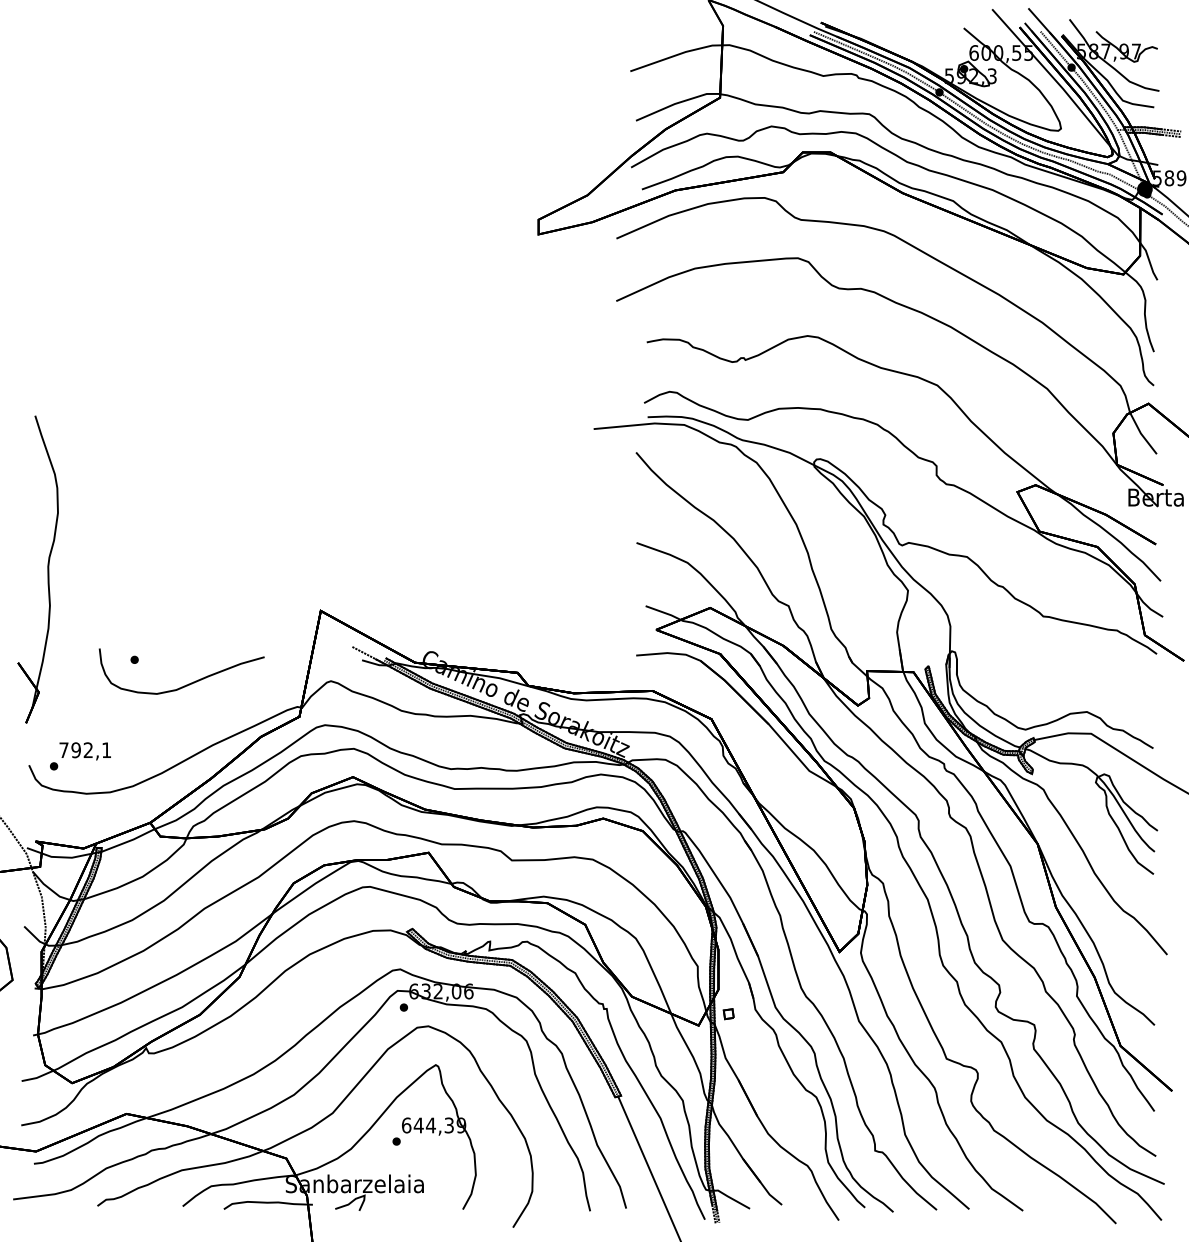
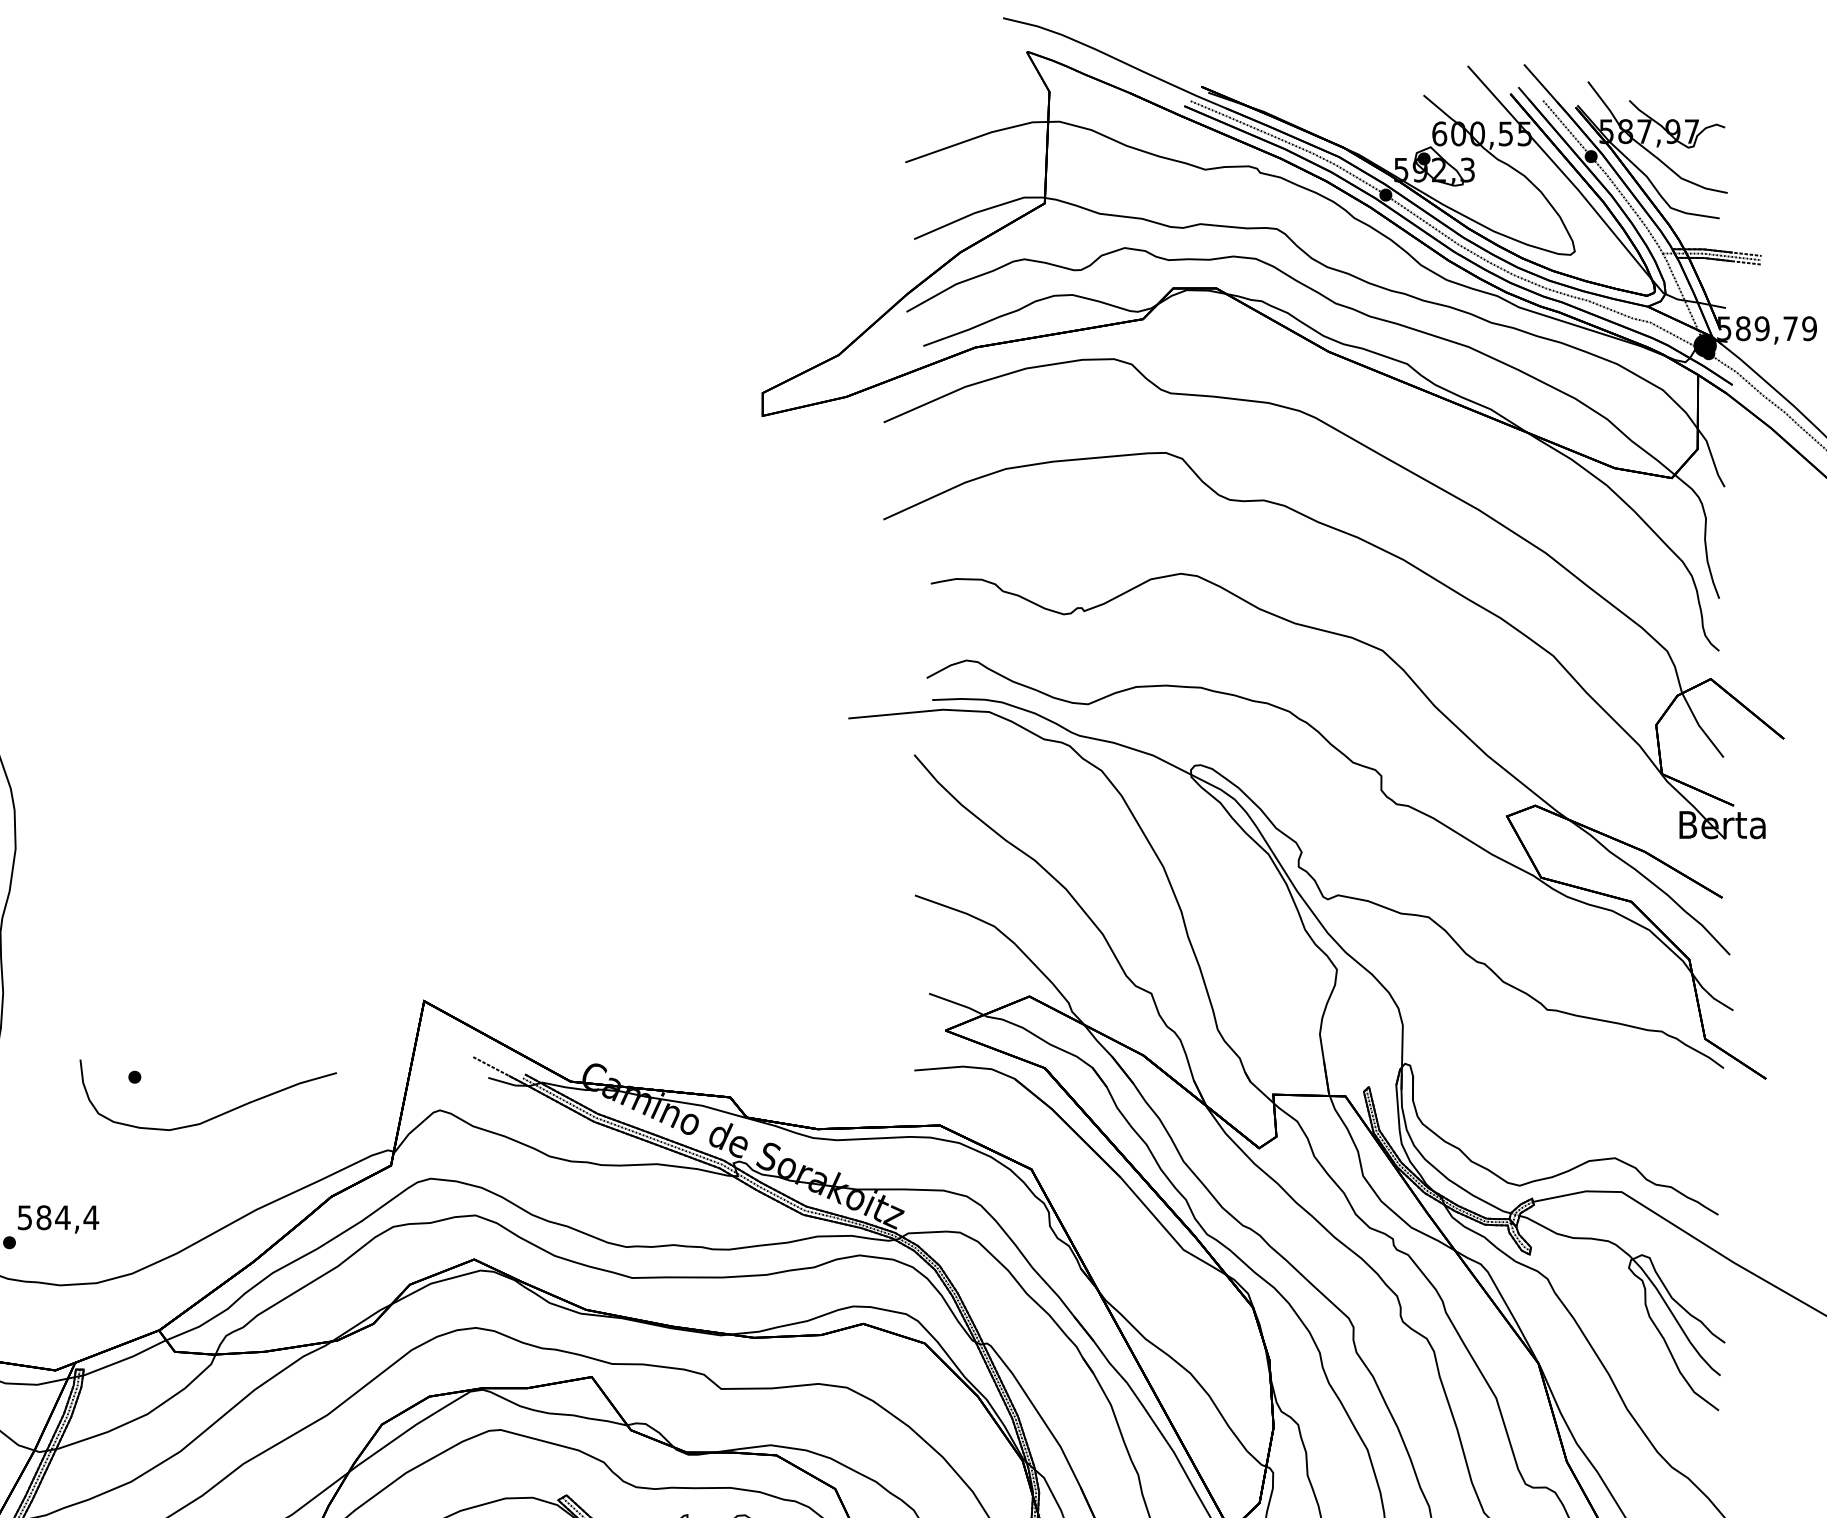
text: (85, 750) -> (58, 1218), 792,1 -> 584,4

